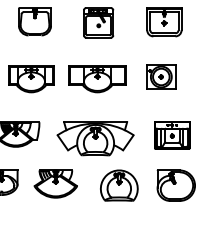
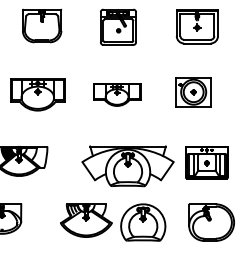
part: (97, 79) -> (117, 95), size x0.7
part: (95, 138) -> (127, 165), moved
part: (55, 183) -> (85, 219), moved

